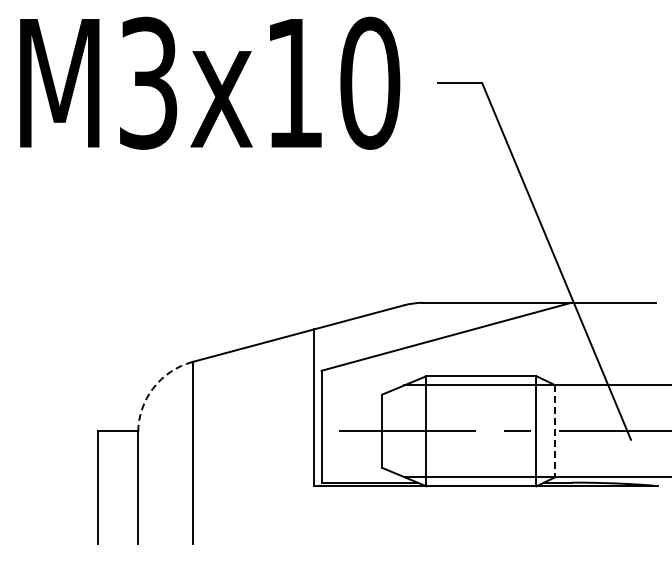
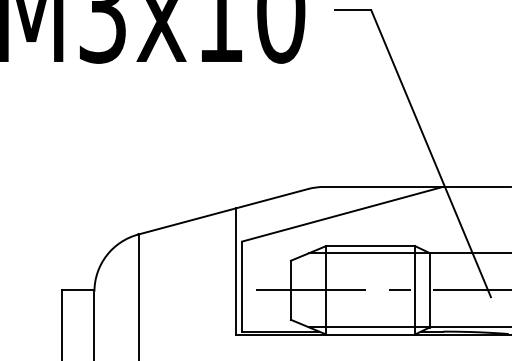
arc: (153, 388) -> (106, 255), dashed -> solid
line: (554, 431) -> (429, 290), dashed -> solid

